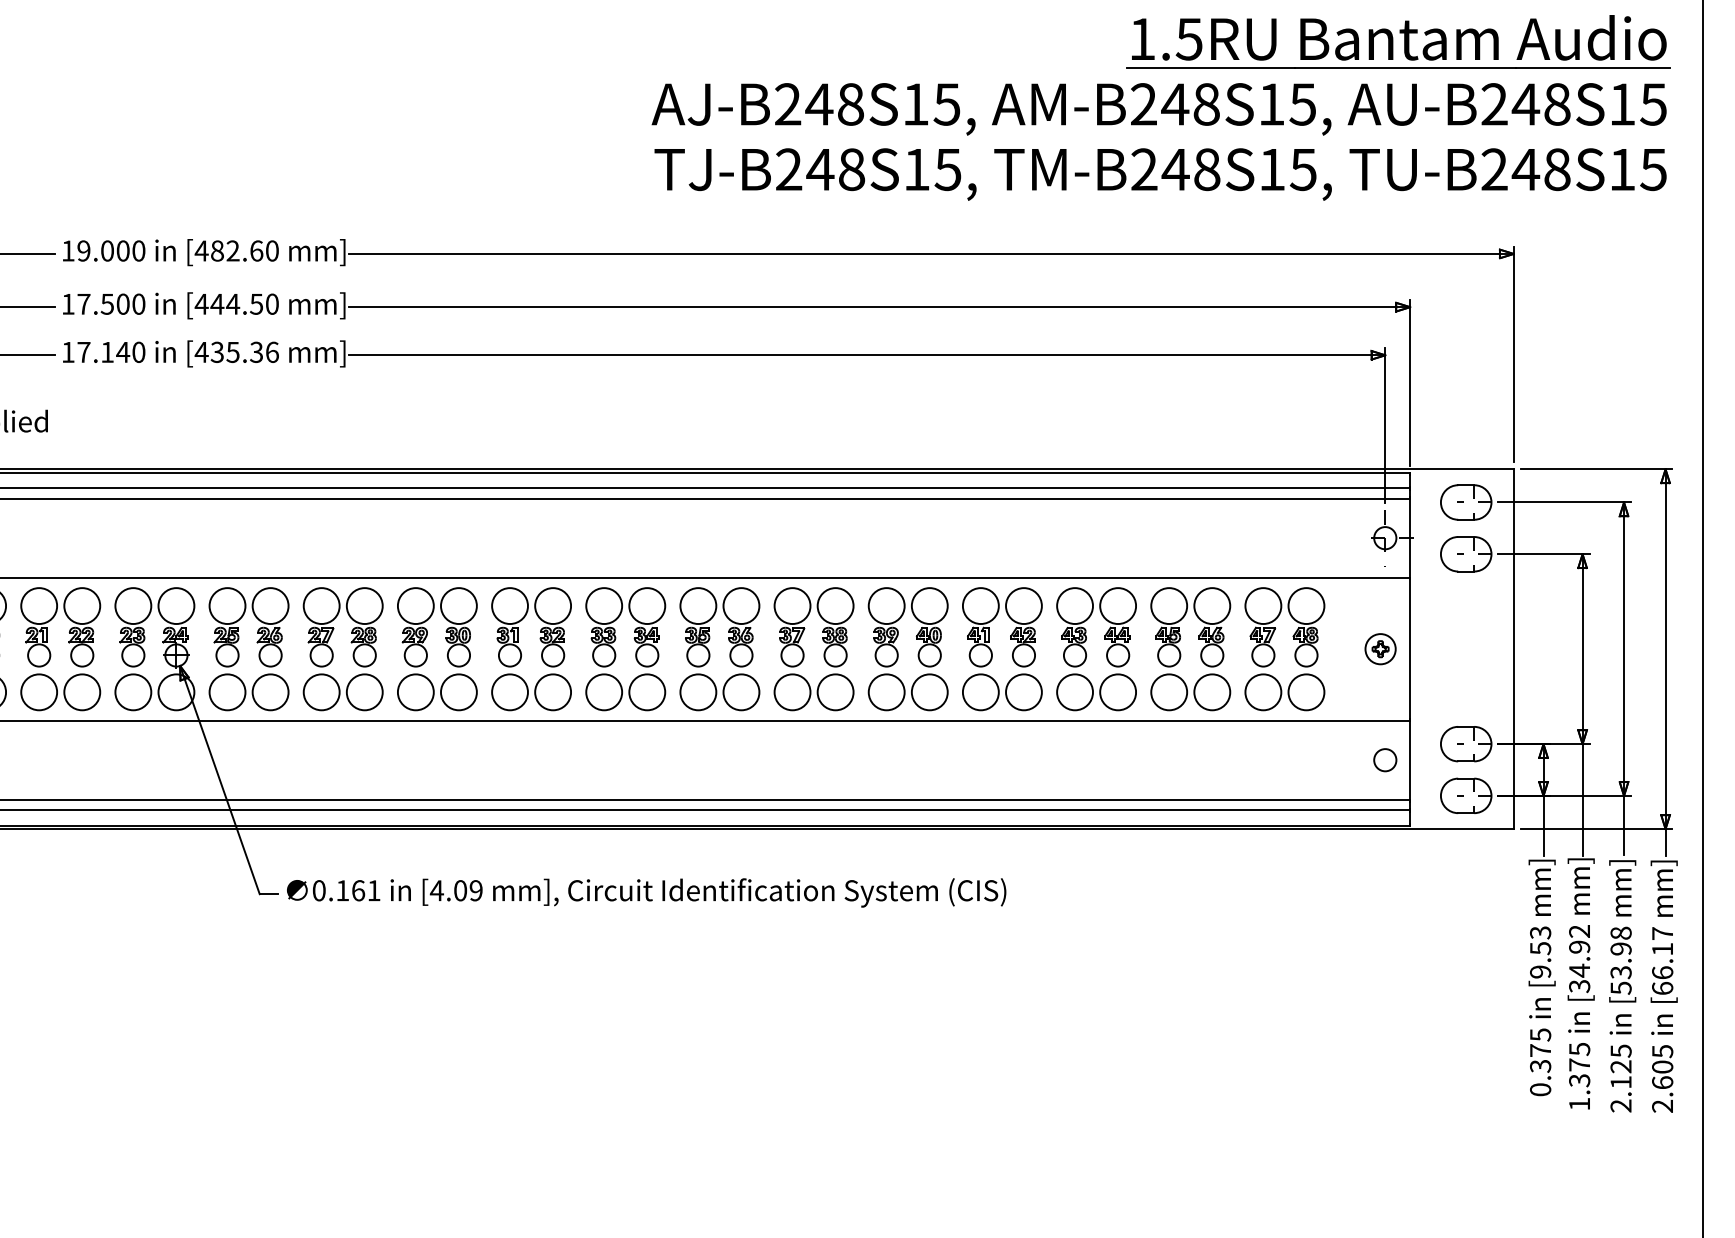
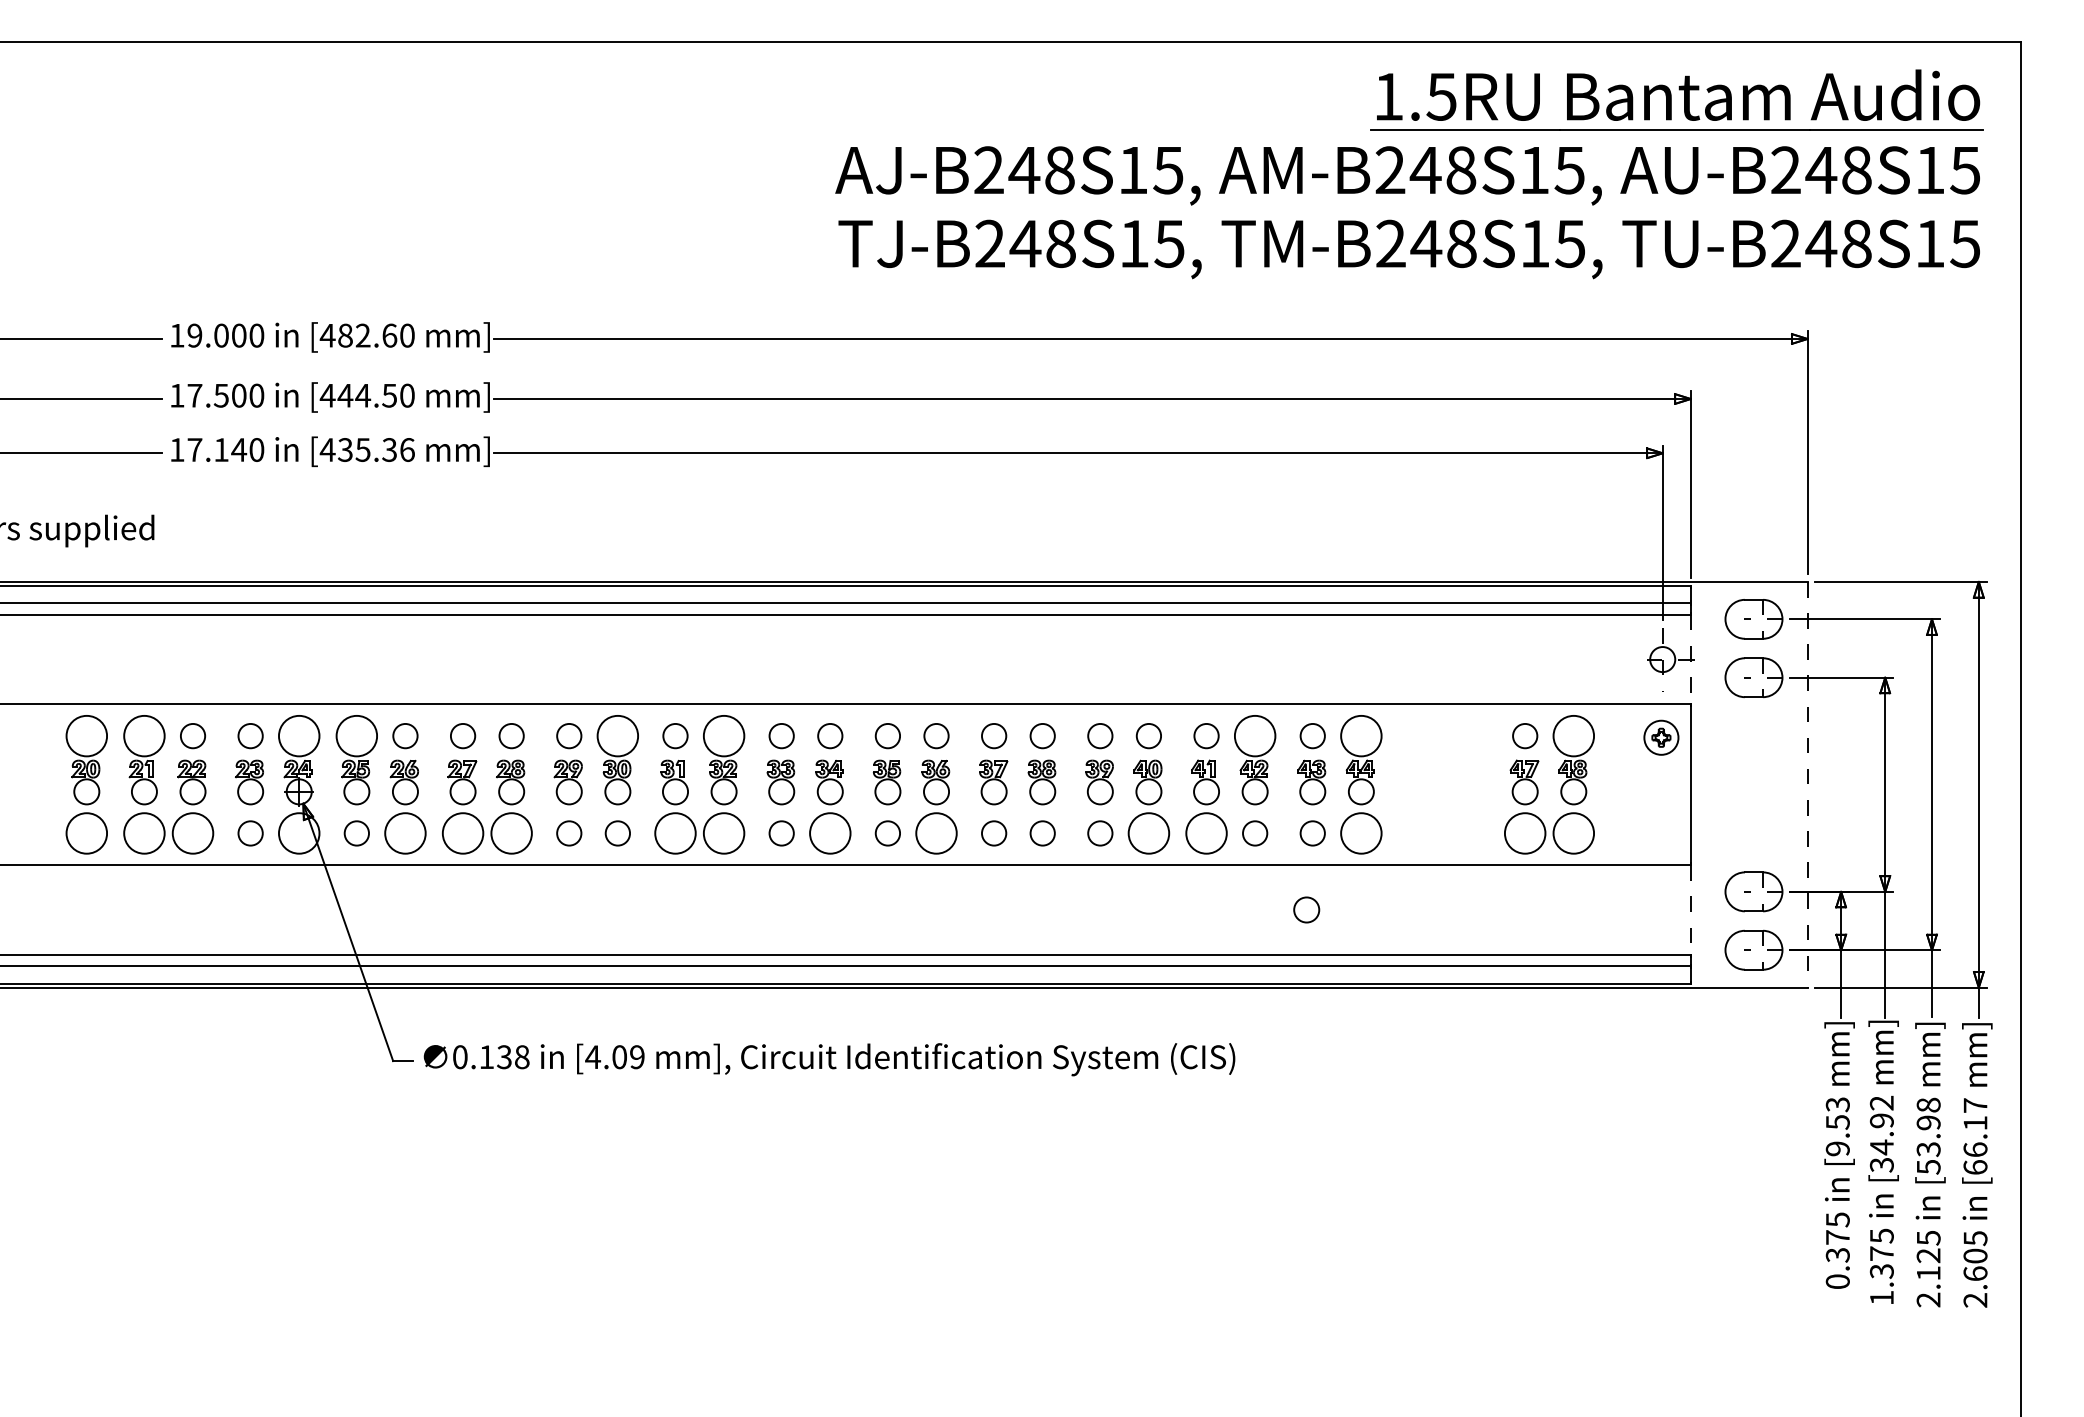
line: (1409, 538) -> (1690, 659), solid -> dashed
circle: (81, 605) -> (192, 735), size x0.6
circle: (133, 605) -> (250, 735), size x0.6
circle: (270, 605) -> (405, 735), size x0.6
circle: (321, 605) -> (462, 735), size x0.6
circle: (364, 605) -> (511, 735), size x0.6
circle: (416, 605) -> (569, 735), size x0.6
circle: (510, 605) -> (675, 735), size x0.6
circle: (604, 605) -> (781, 735), size x0.6
circle: (647, 605) -> (830, 735), size x0.6
circle: (697, 605) -> (887, 735), size x0.6
circle: (741, 605) -> (936, 735), size x0.6
circle: (791, 605) -> (993, 735), size x0.6
circle: (835, 605) -> (1042, 735), size x0.6
circle: (886, 605) -> (1100, 735), size x0.6
circle: (929, 605) -> (1148, 735), size x0.6
circle: (980, 605) -> (1206, 735), size x0.6
circle: (1074, 605) -> (1312, 735), size x0.6
circle: (1262, 605) -> (1524, 735), size x0.6
part: (1380, 648) -> (1661, 737), moved
line: (1513, 648) -> (1807, 784), solid -> dashed
part: (1180, 650) -> (1431, 786), removed
circle: (133, 692) -> (250, 833), size x0.6
circle: (227, 692) -> (356, 833), size x0.6
circle: (416, 692) -> (569, 833), size x0.6
circle: (458, 692) -> (617, 833), size x0.6
circle: (604, 692) -> (781, 833), size x0.6
circle: (697, 692) -> (887, 833), size x0.6
circle: (791, 692) -> (993, 833), size x0.6
circle: (835, 692) -> (1042, 833), size x0.6
circle: (886, 692) -> (1100, 833), size x0.6
circle: (1023, 692) -> (1254, 833), size x0.6
circle: (1074, 692) -> (1312, 833), size x0.6
circle: (1385, 759) -> (1306, 909), moved
line: (1409, 760) -> (1690, 910), solid -> dashed
text: (366, 890) -> (513, 1057), 0.161 -> 0.138

